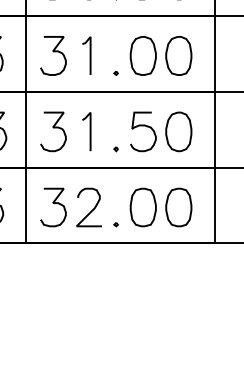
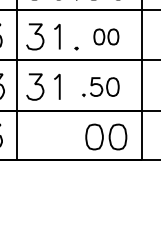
part: (161, 55) -> (106, 36), size x0.6
part: (152, 130) -> (100, 86), size x0.7
part: (79, 206) -> (52, 136), removed

